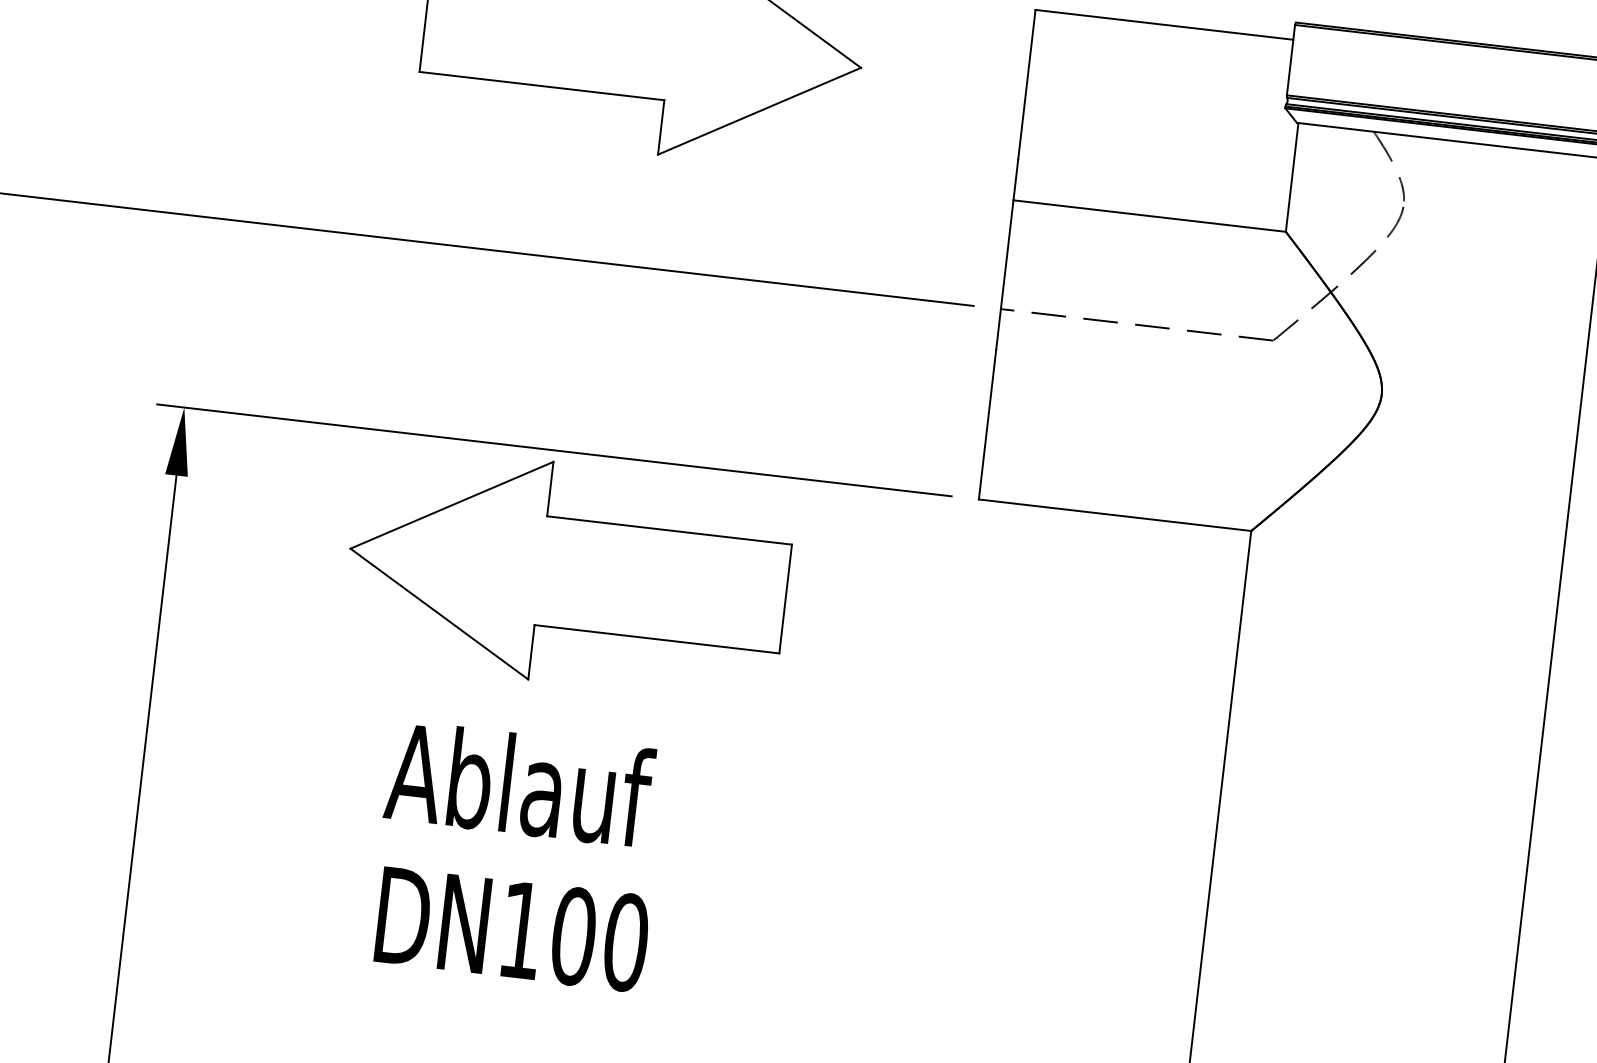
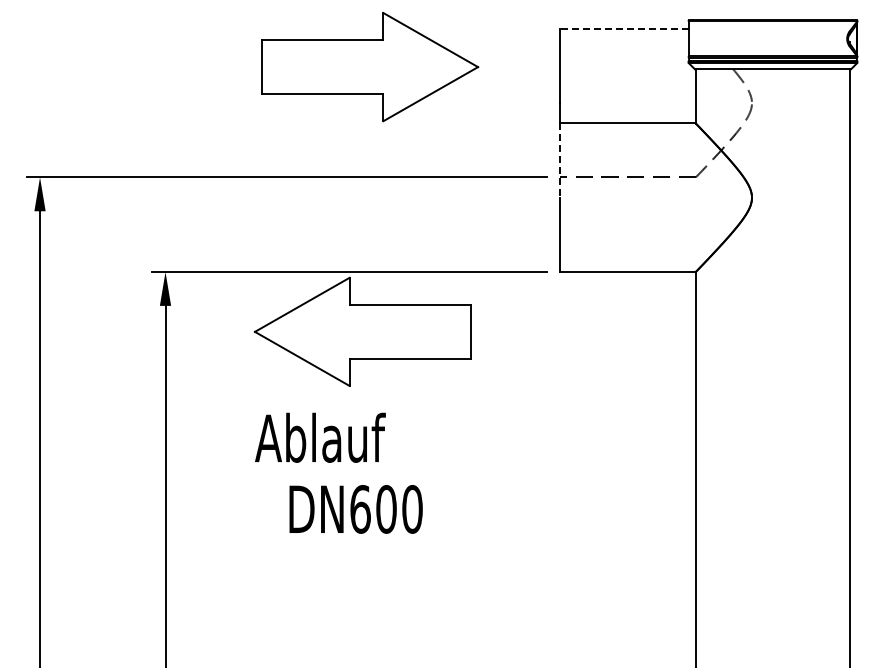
line: (1162, 24) -> (623, 28), solid -> dashed
line: (1004, 276) -> (560, 161), solid -> dashed
text: (520, 783) -> (320, 437), moved
text: (521, 930) -> (360, 509), DN100 -> DN600

